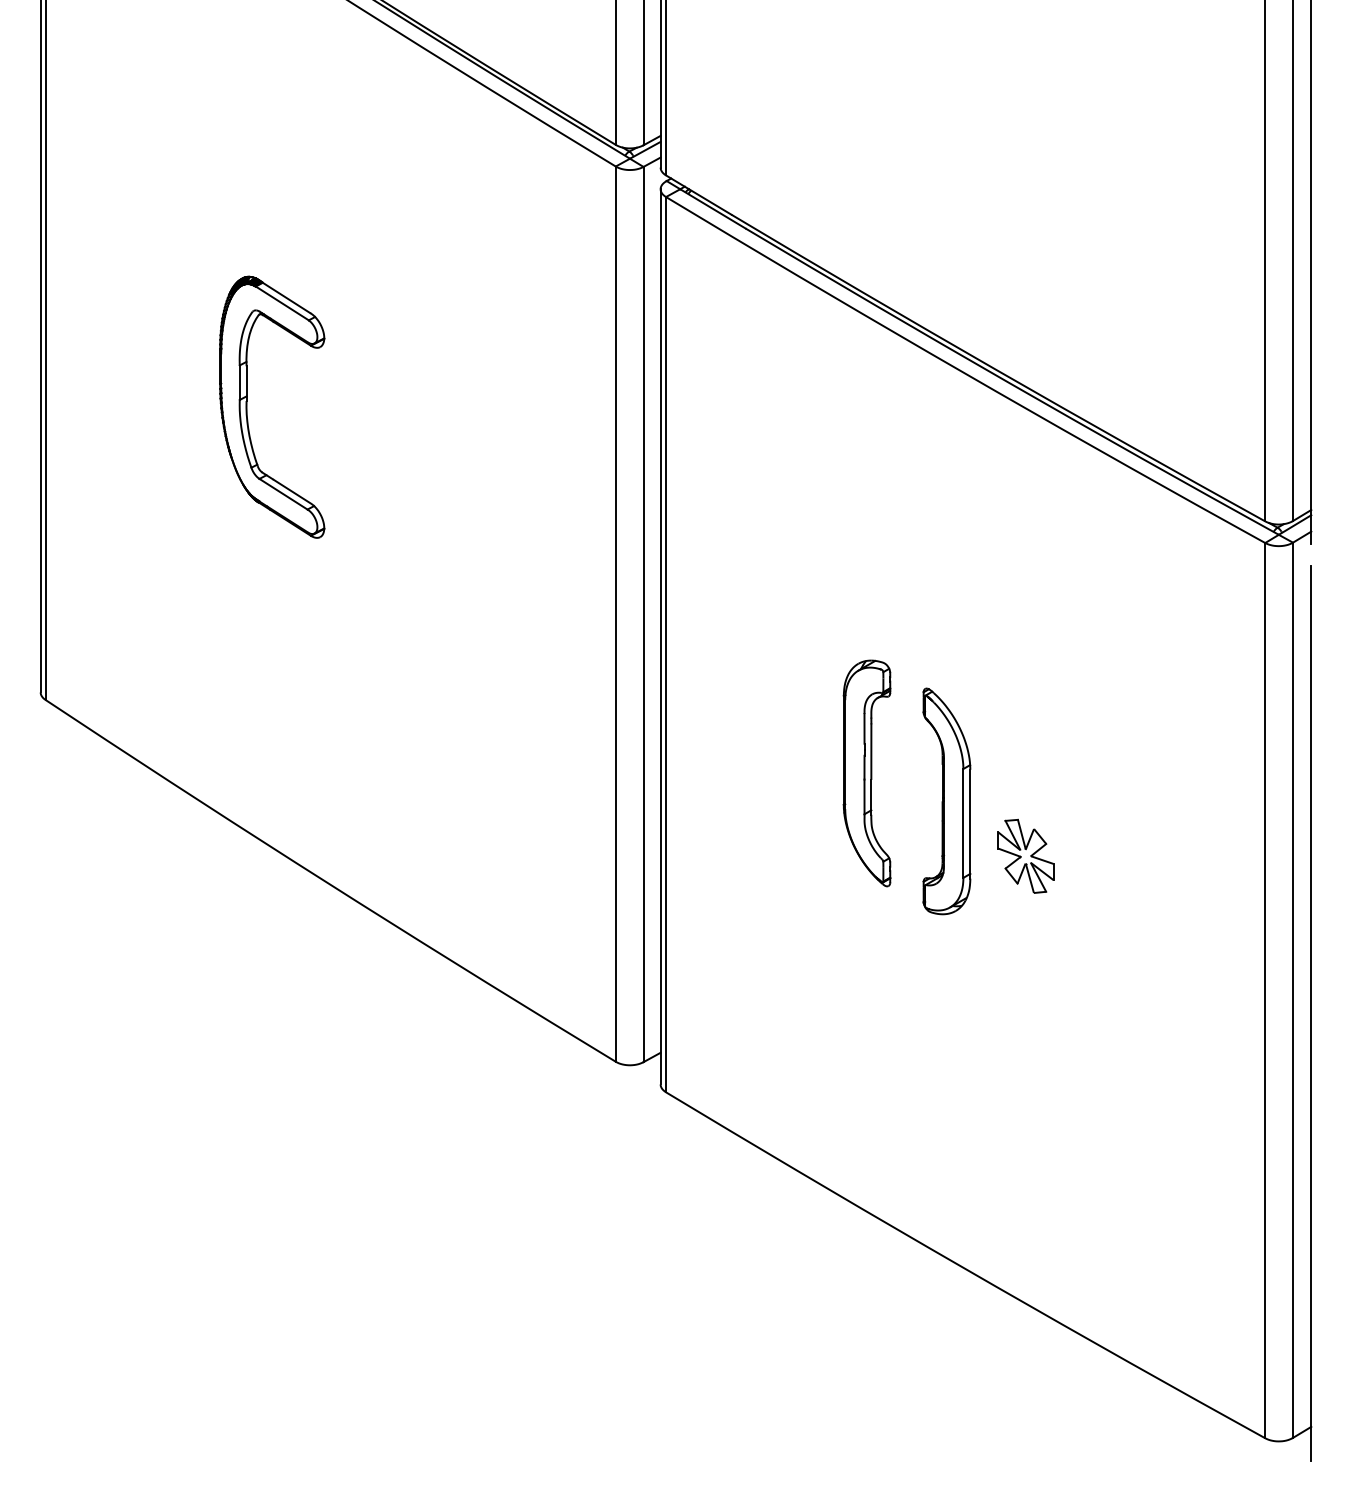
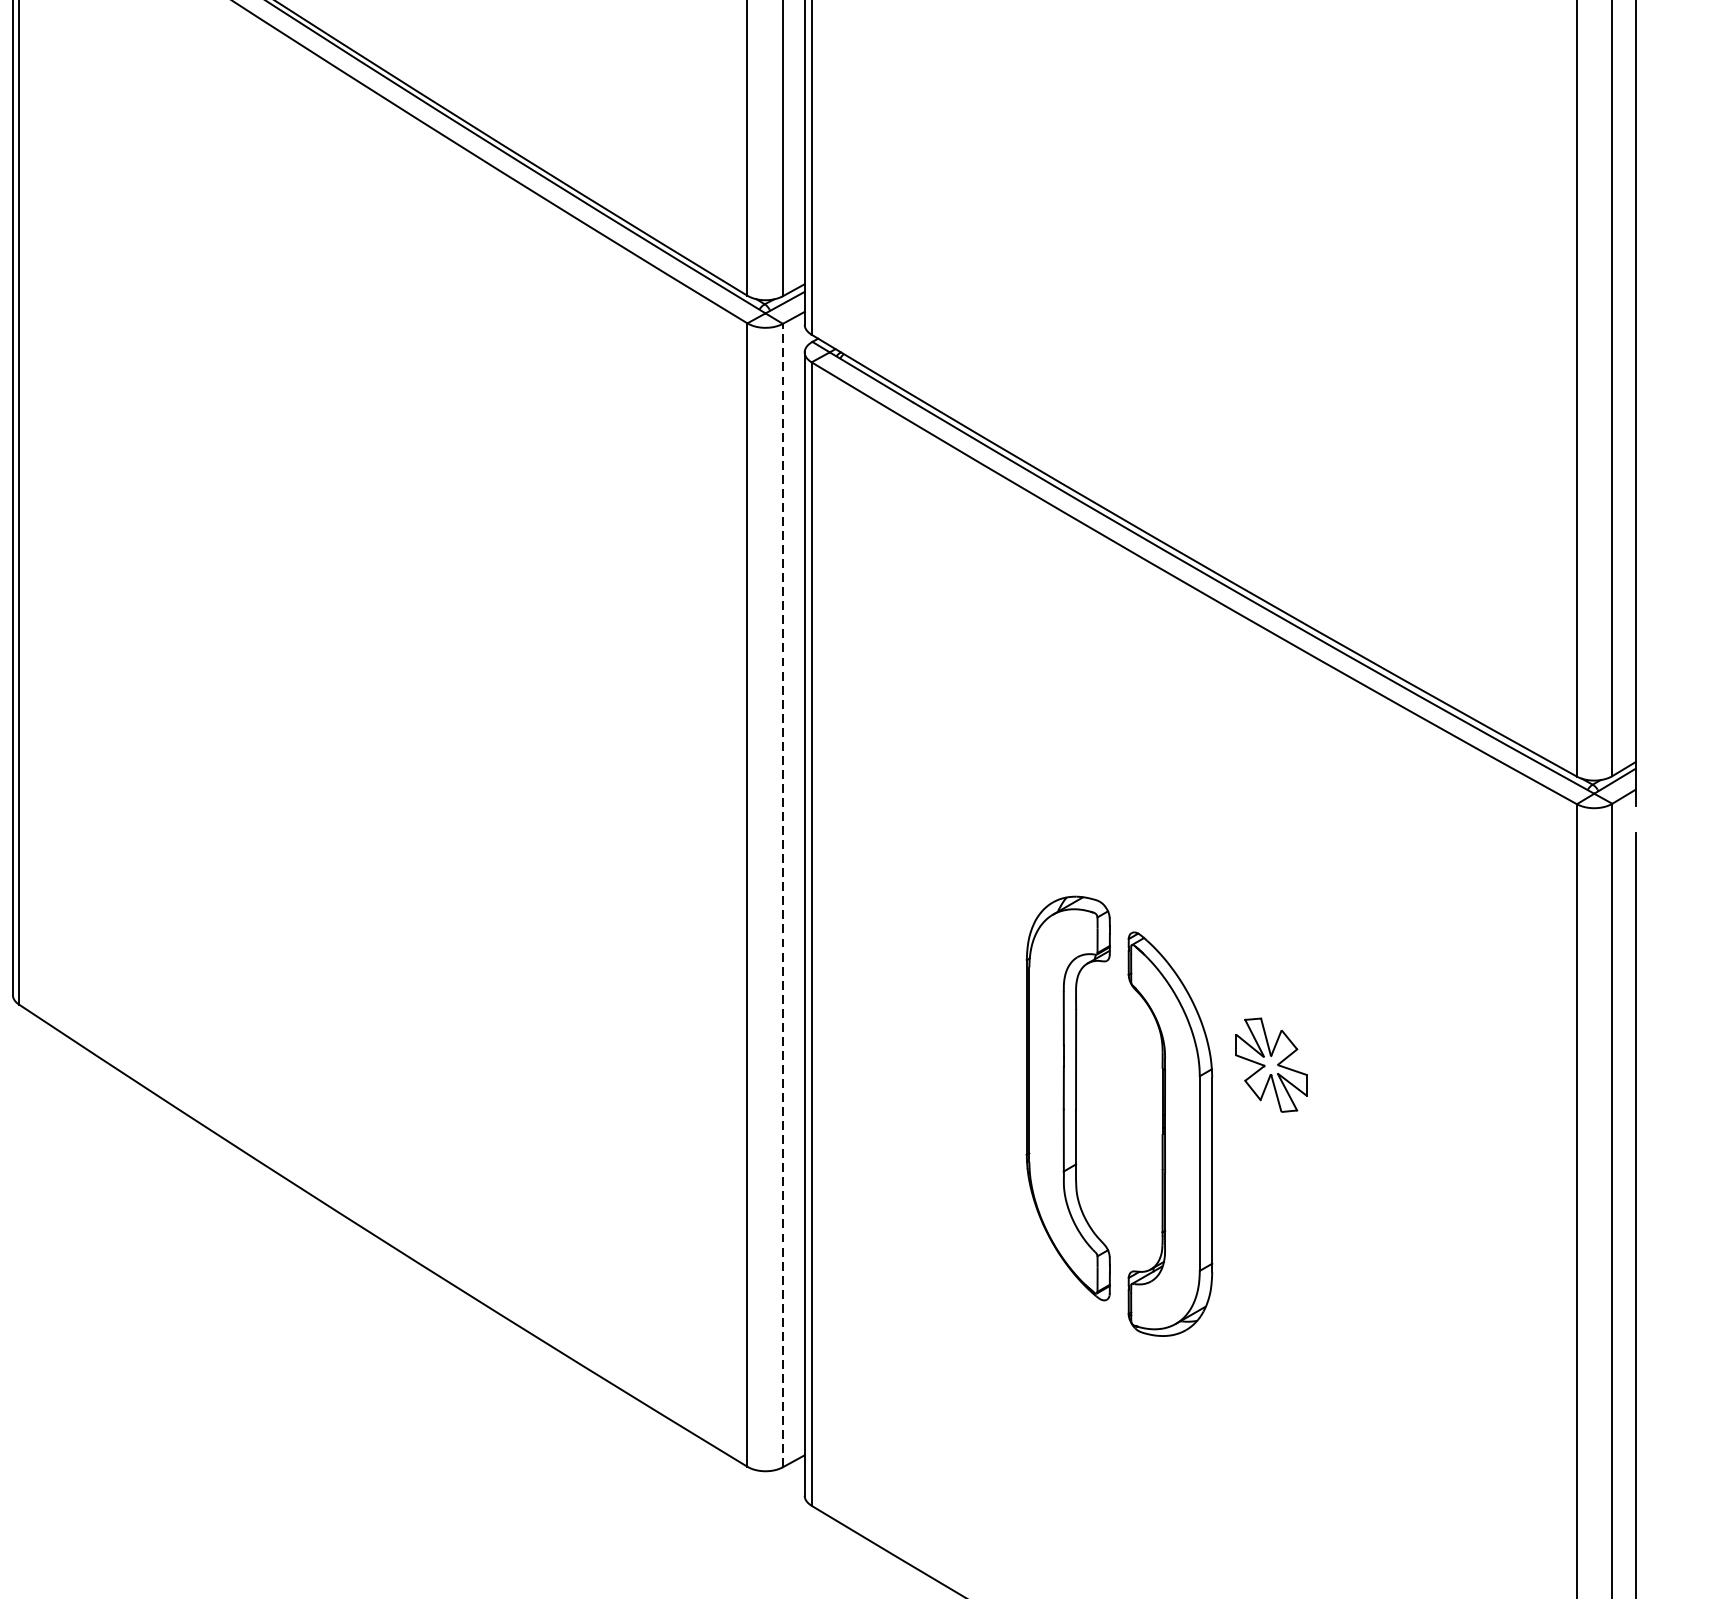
part: (247, 406) -> (277, 629), removed
line: (643, 614) -> (782, 895), solid -> dashed
part: (866, 773) -> (1067, 1098), size x1.4
part: (946, 801) -> (1169, 1134), size x1.4
part: (1025, 855) -> (1270, 1064), moved

